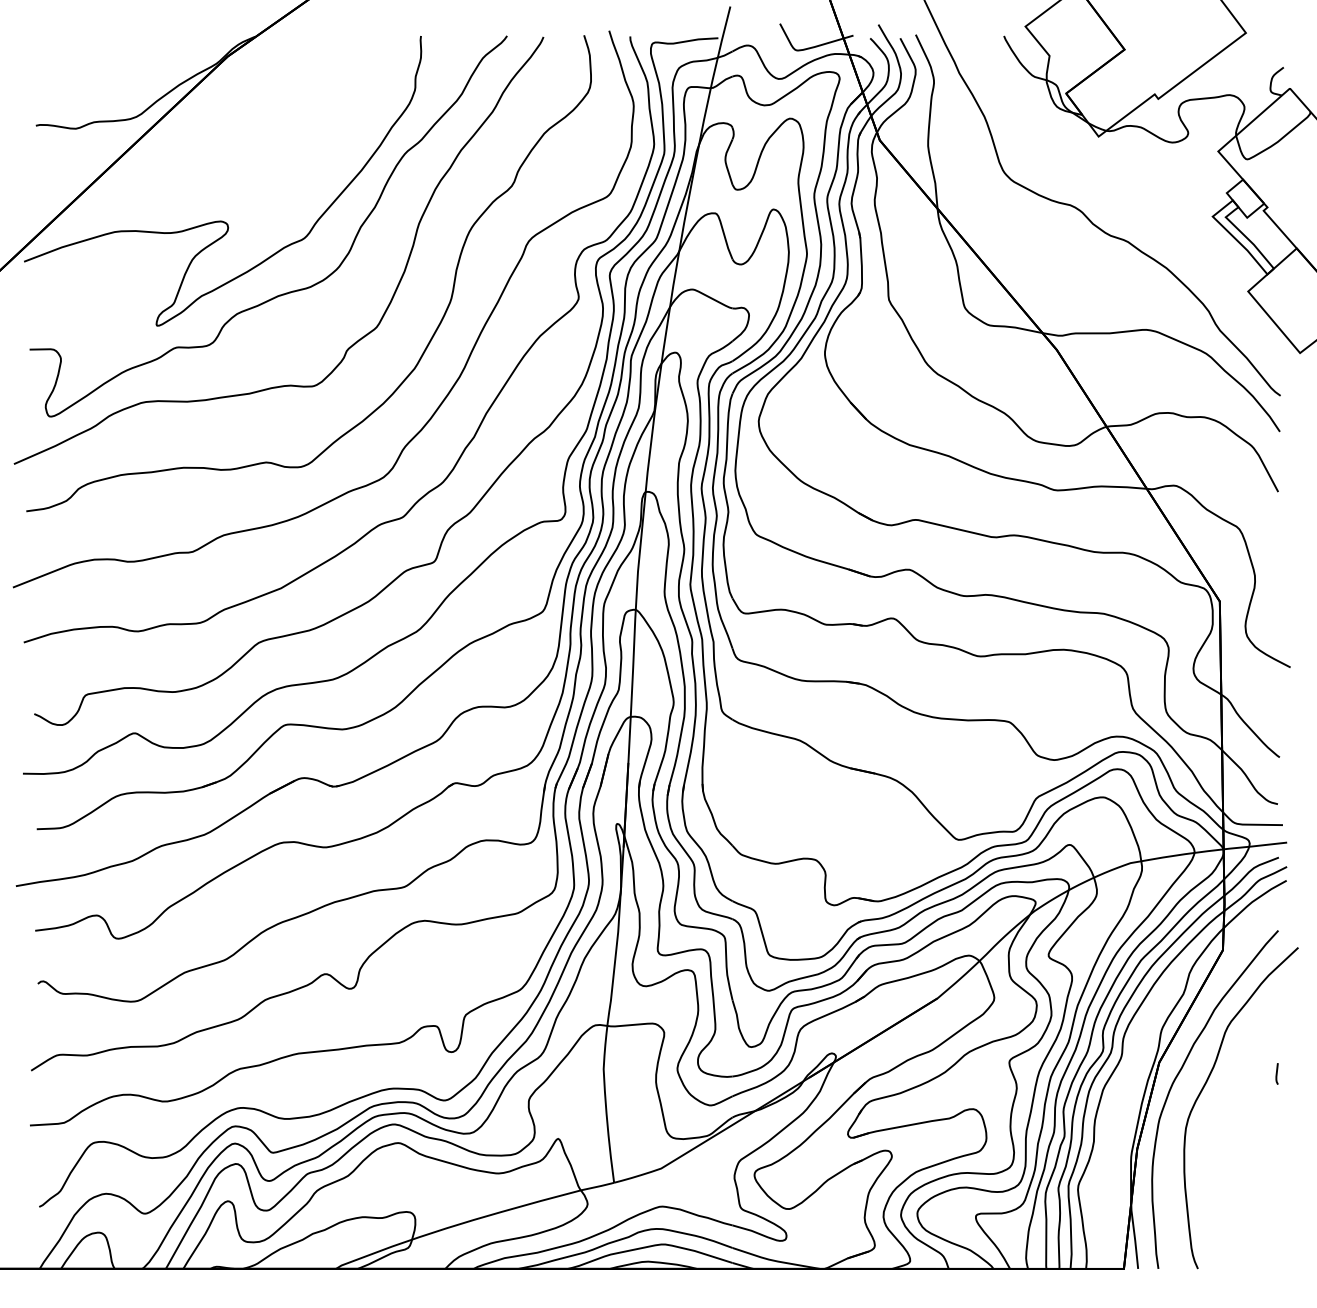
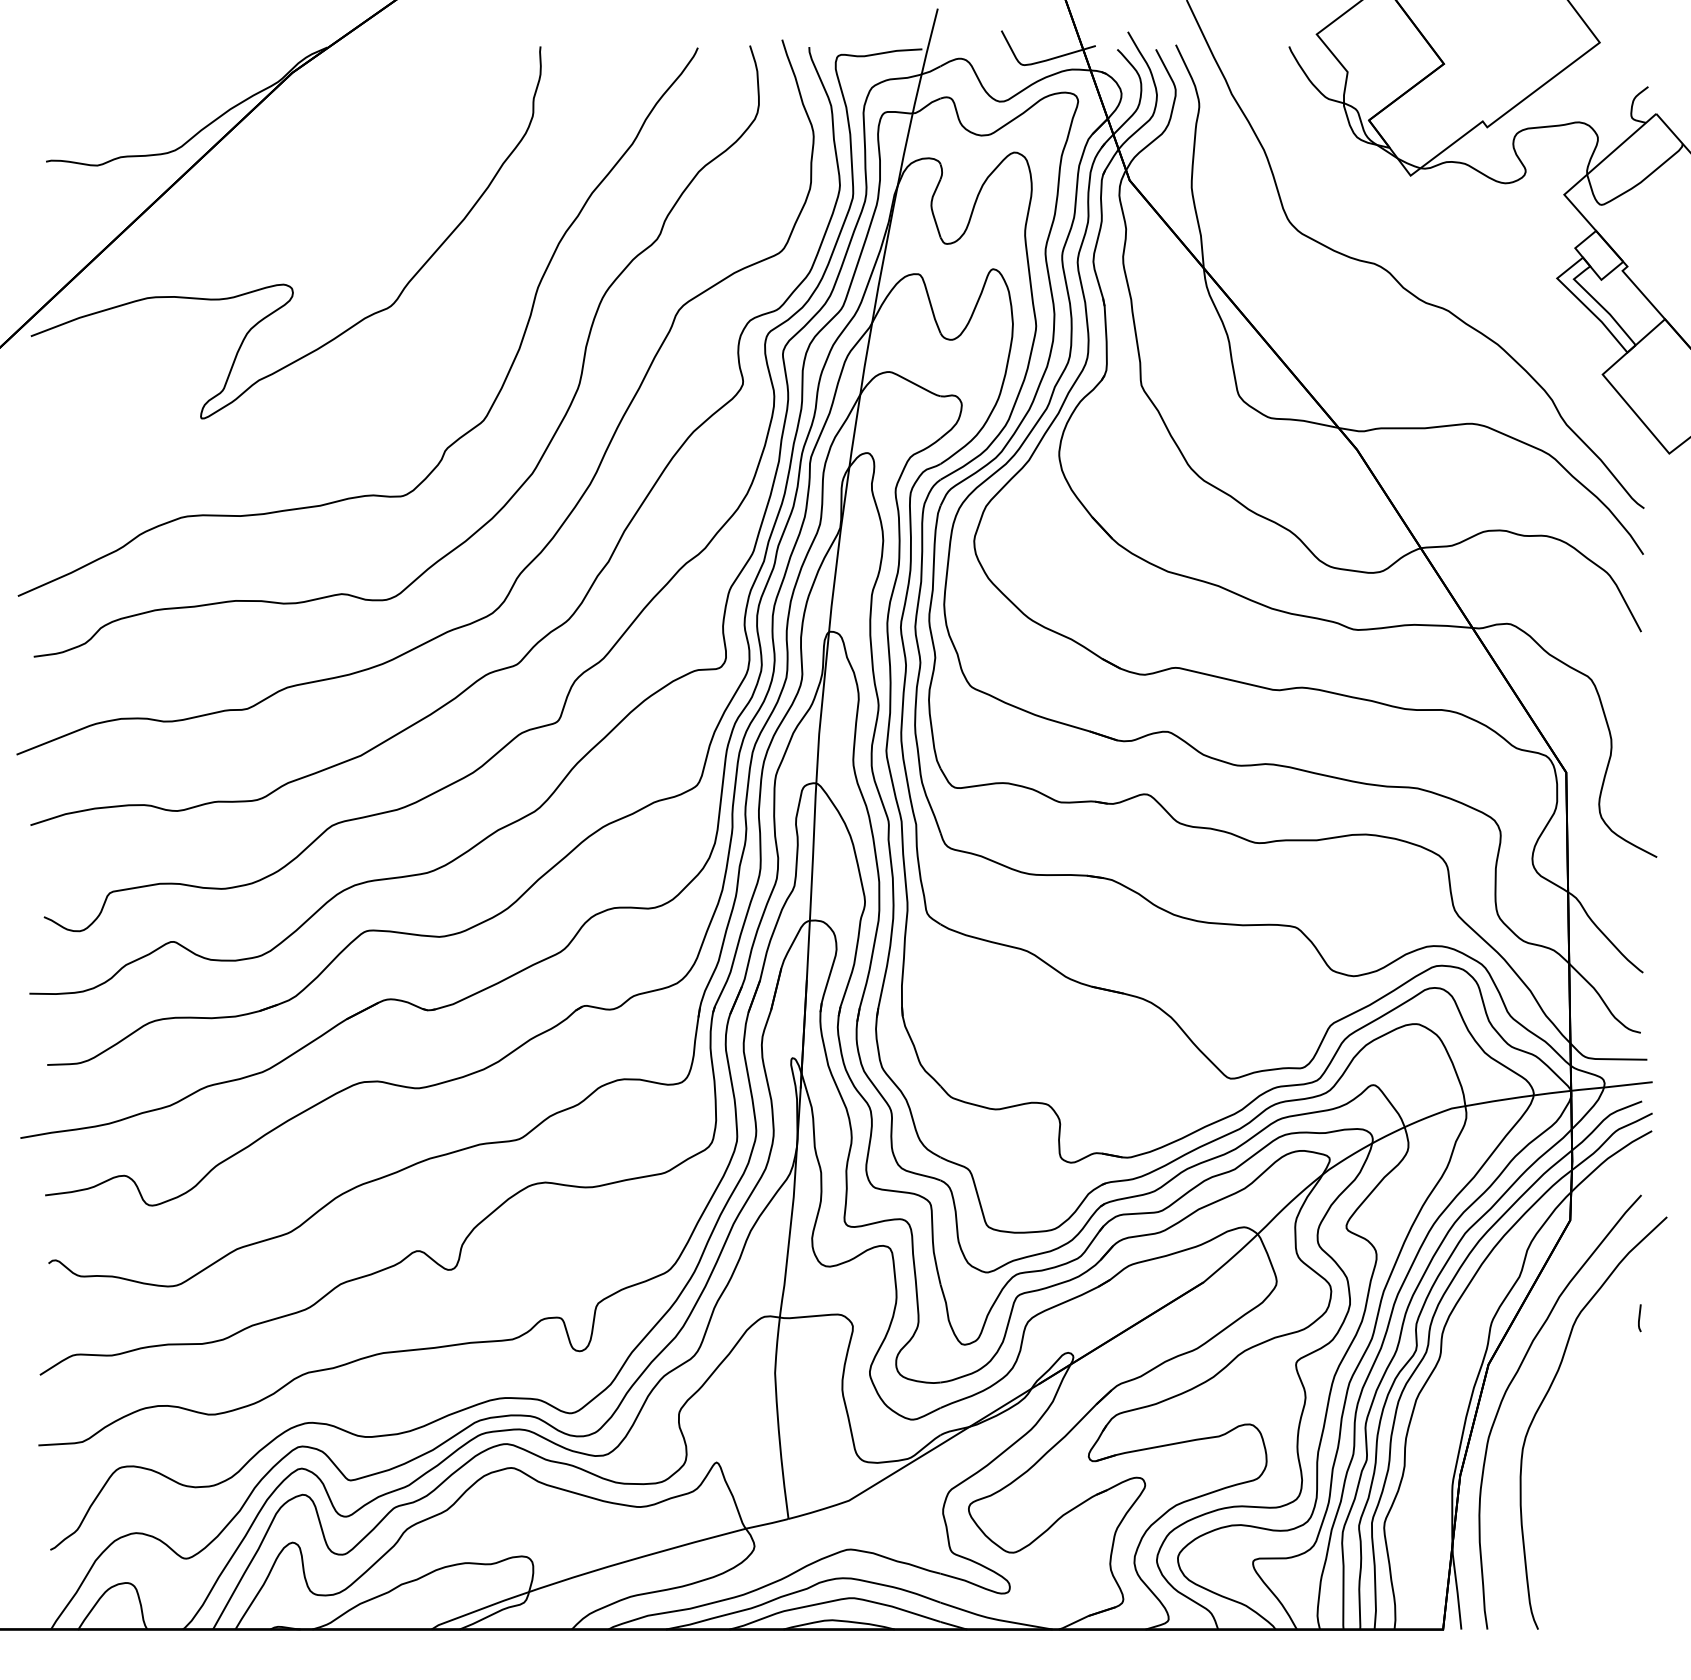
curve: (290, 291) -> (372, 374), removed
line: (1276, 1074) -> (1639, 1318), moved

